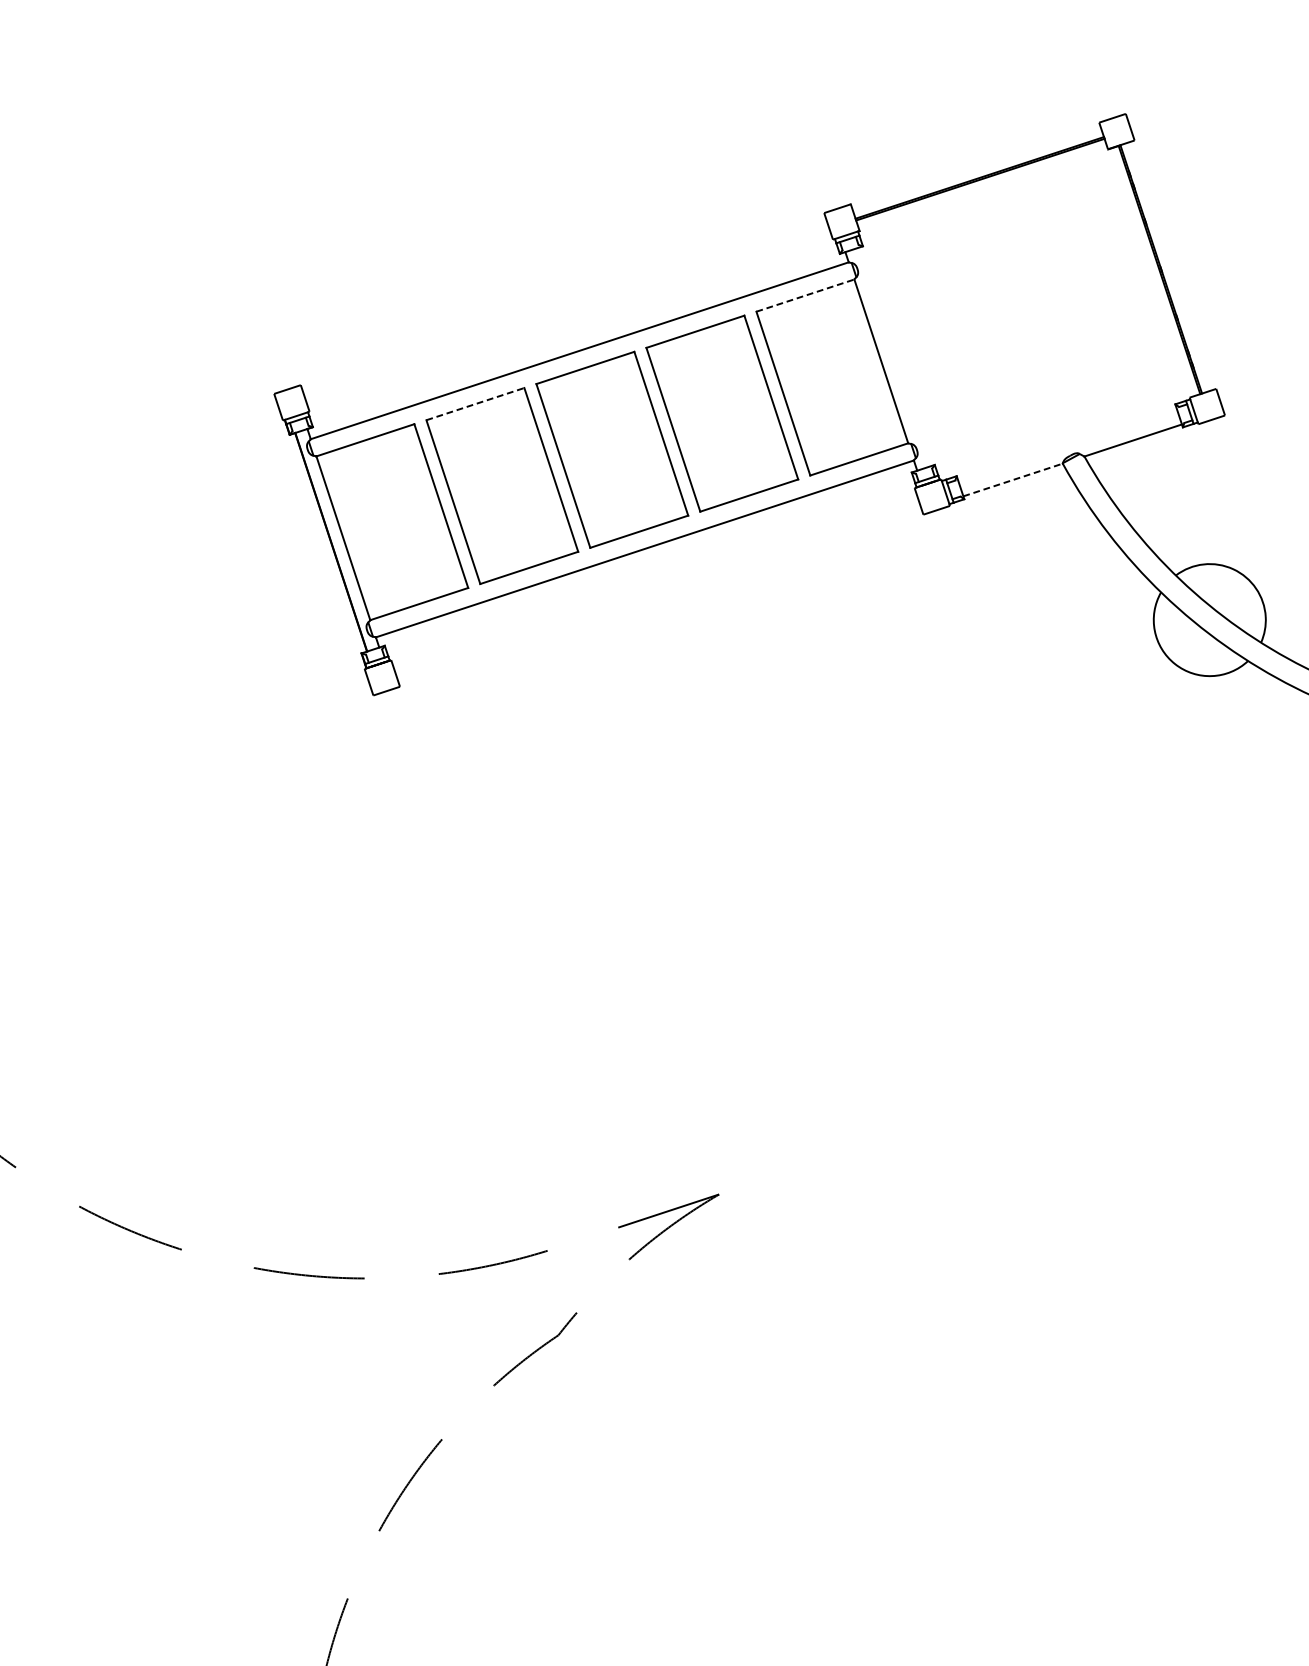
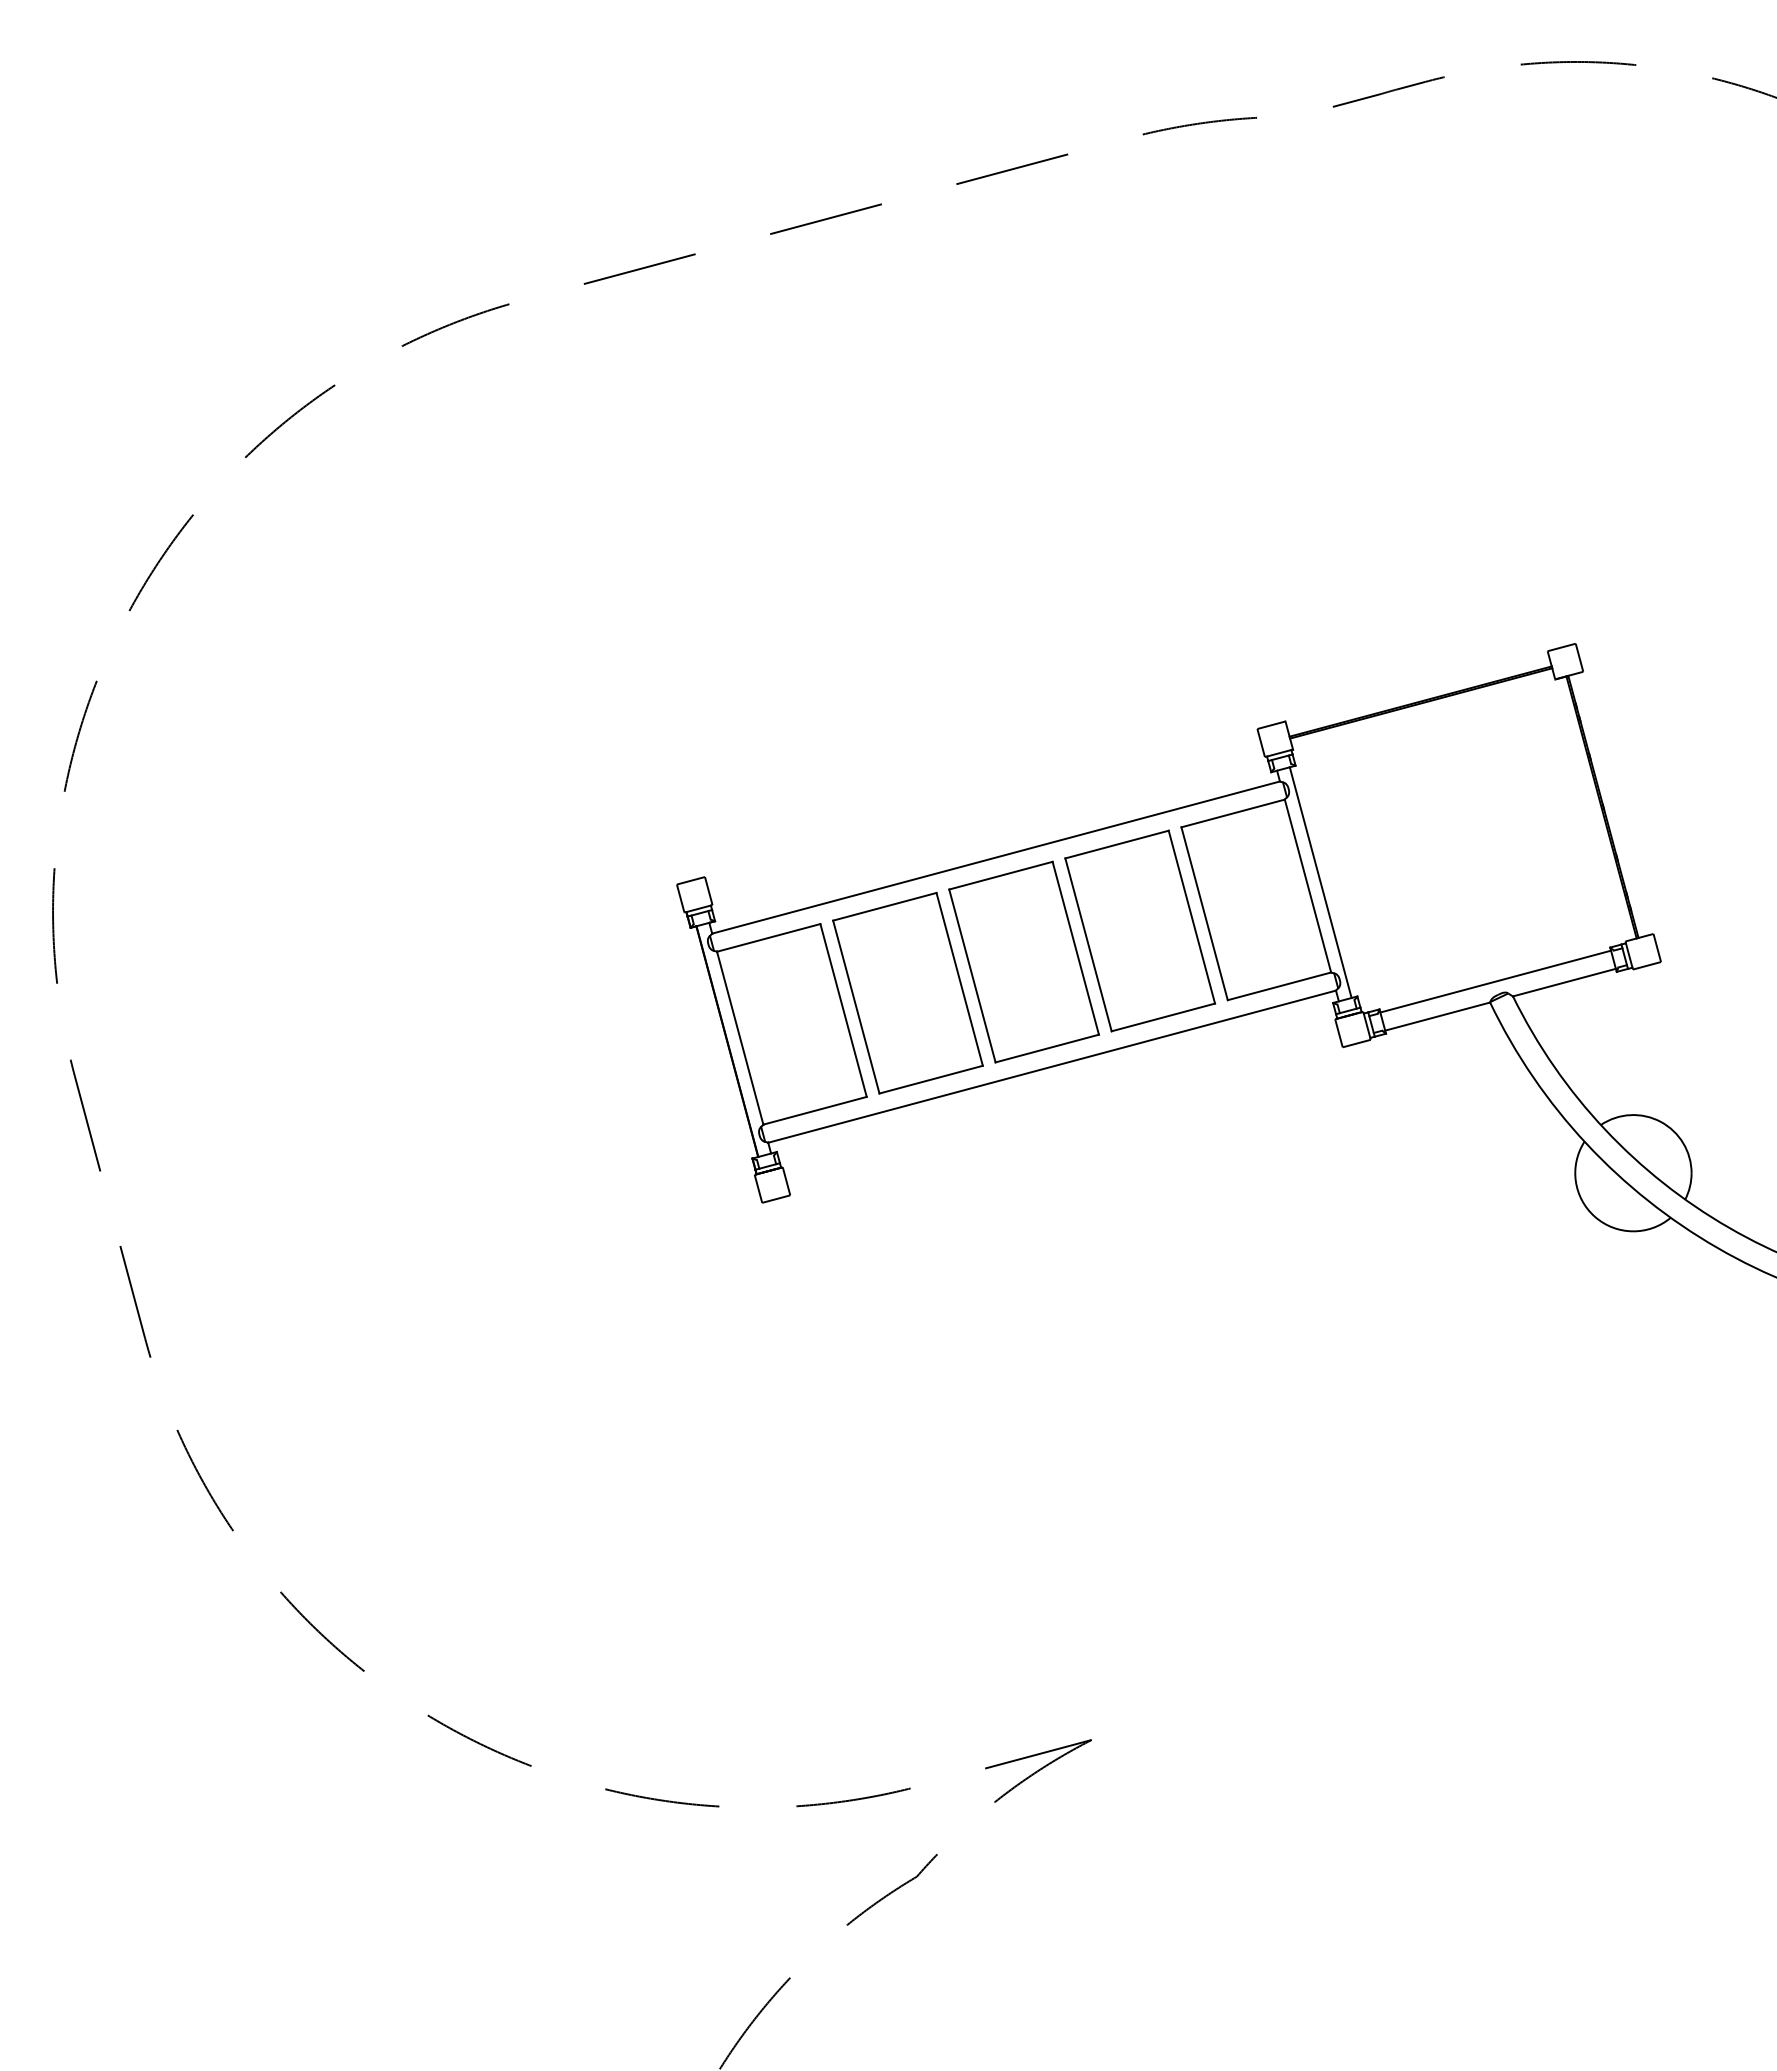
line: (805, 295) -> (1233, 813), dashed -> solid
line: (893, 357) -> (1320, 882), added
line: (475, 403) -> (884, 906), dashed -> solid
line: (1066, 443) -> (1495, 981), added
line: (1013, 479) -> (1438, 1016), dashed -> solid

